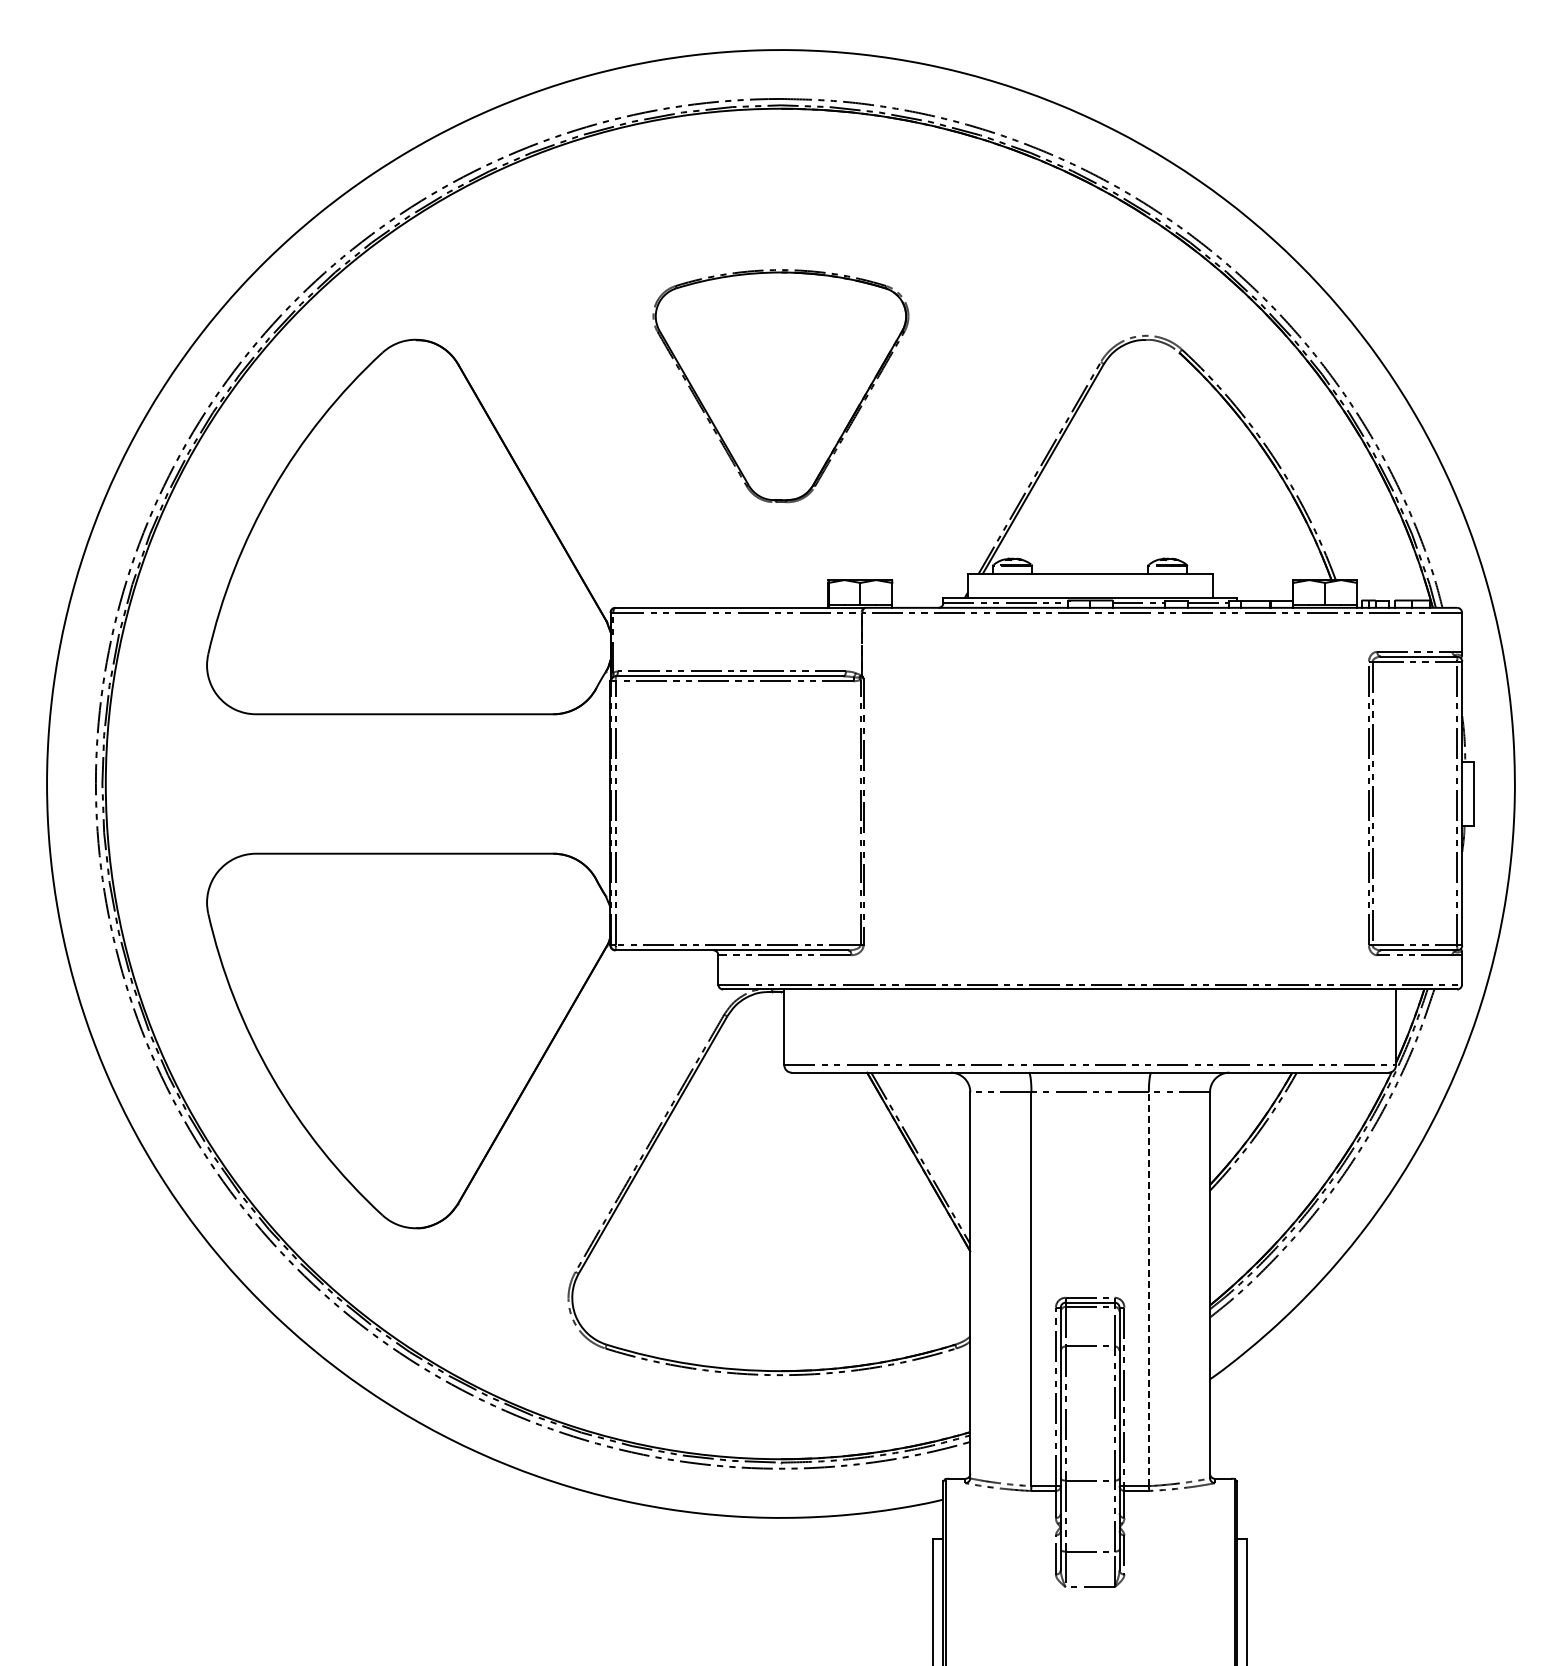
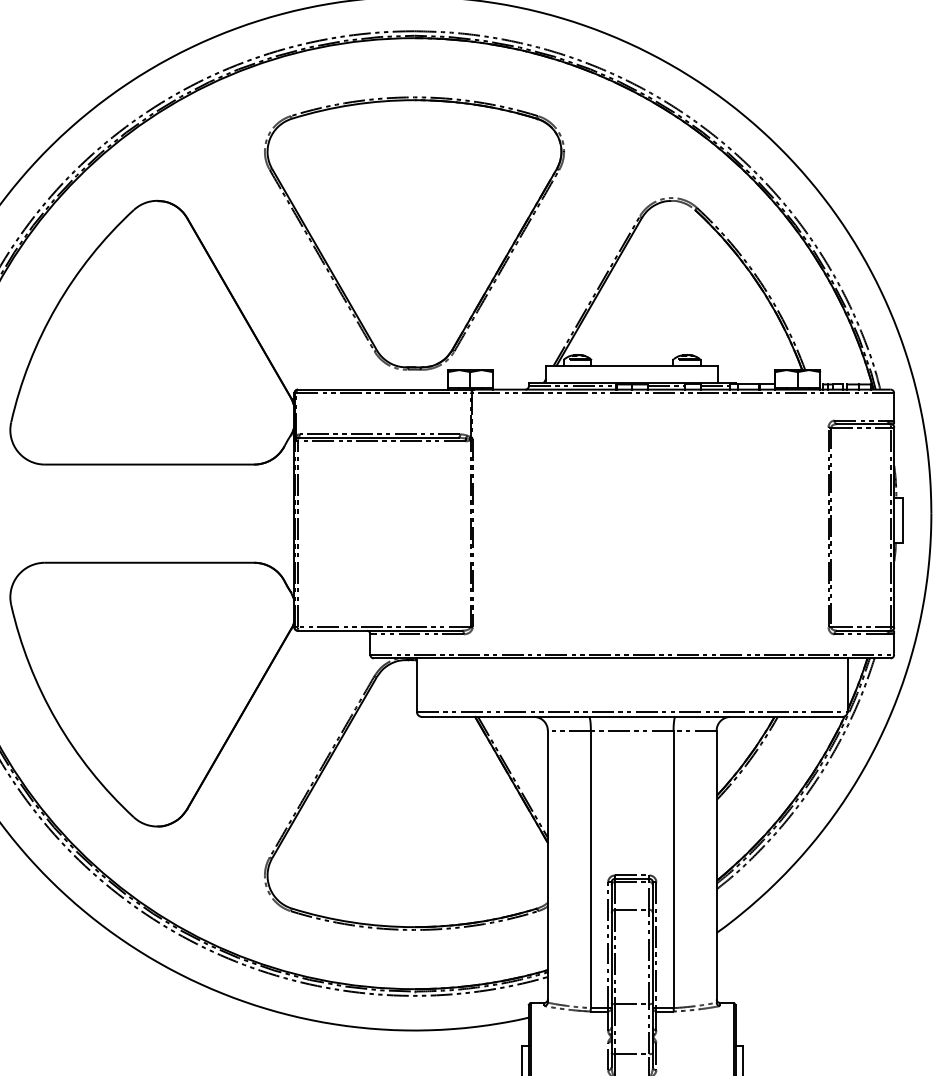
part: (780, 385) -> (414, 233), size x1.67
line: (1148, 1289) -> (673, 869), dashed -> solid

